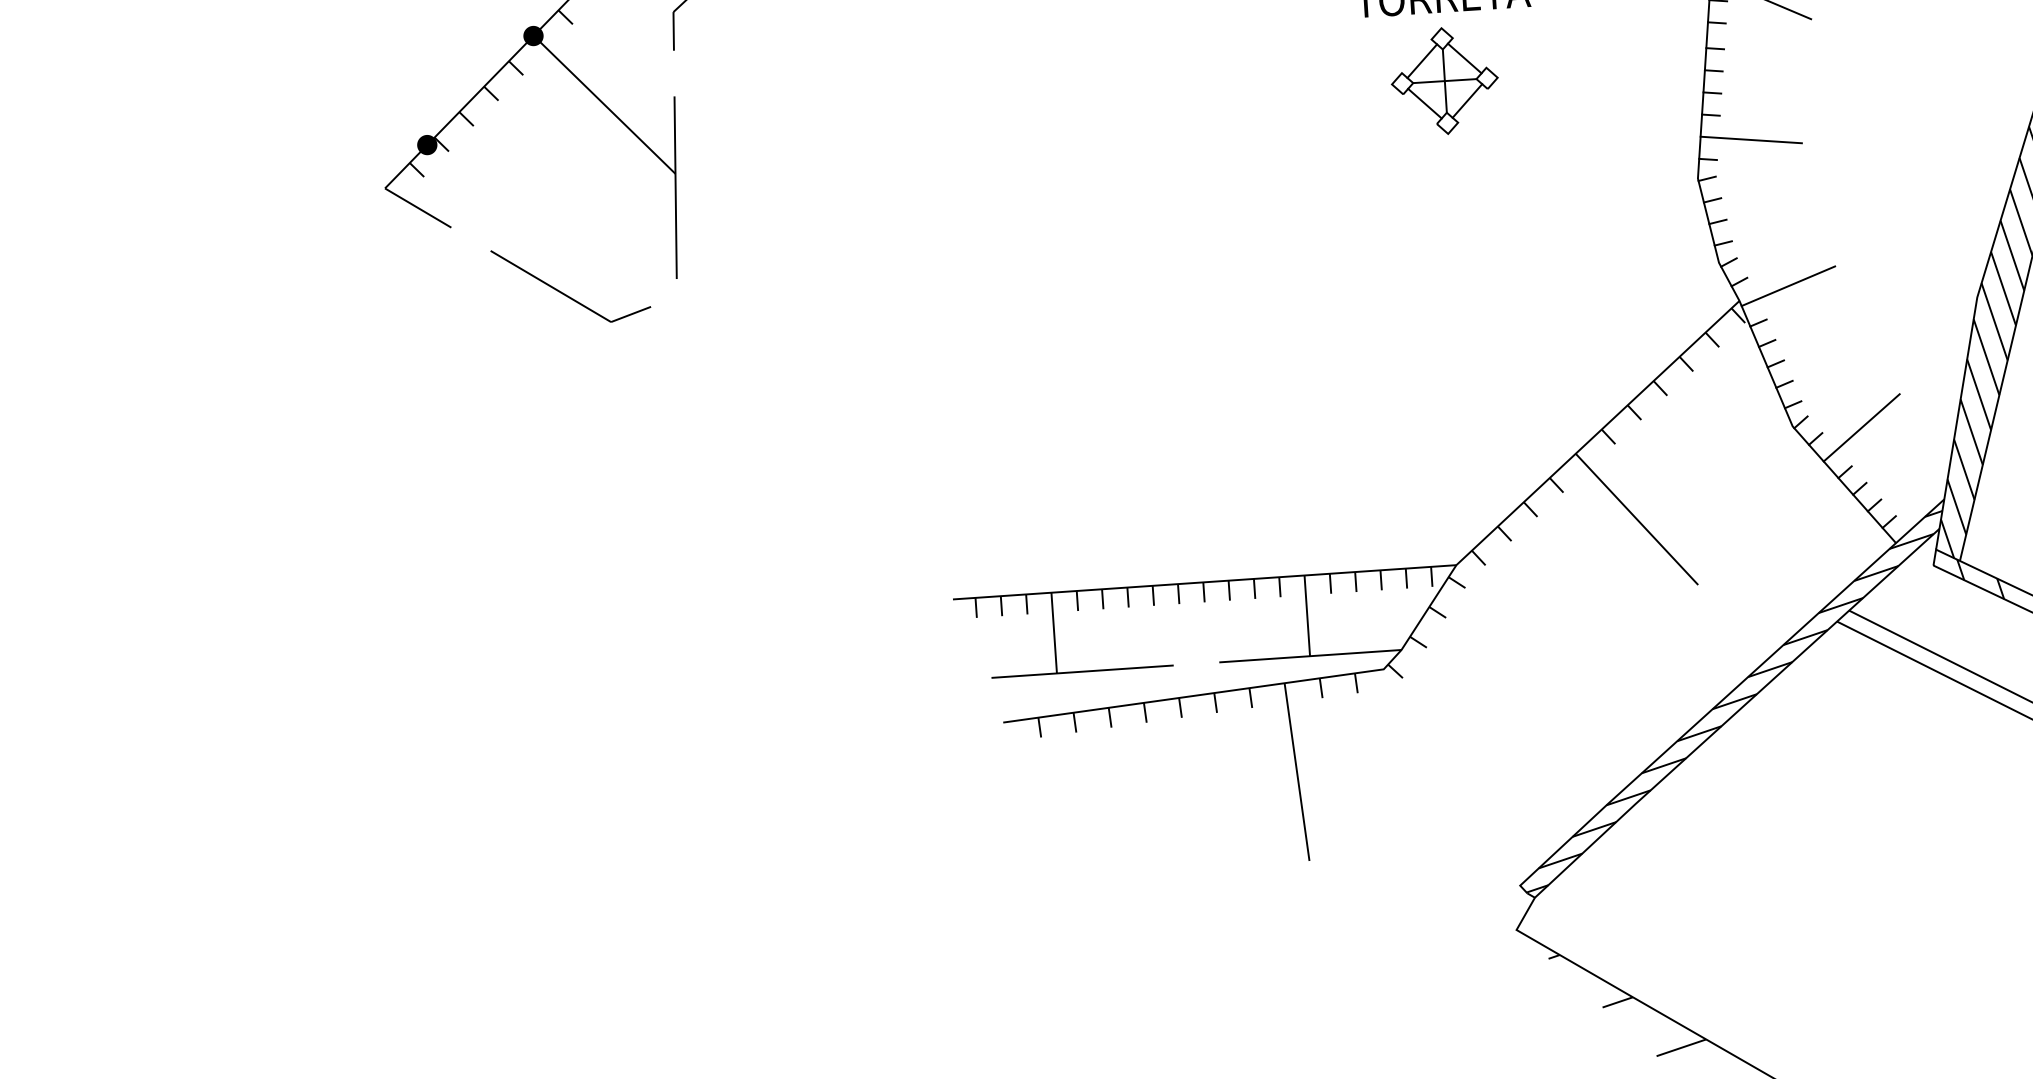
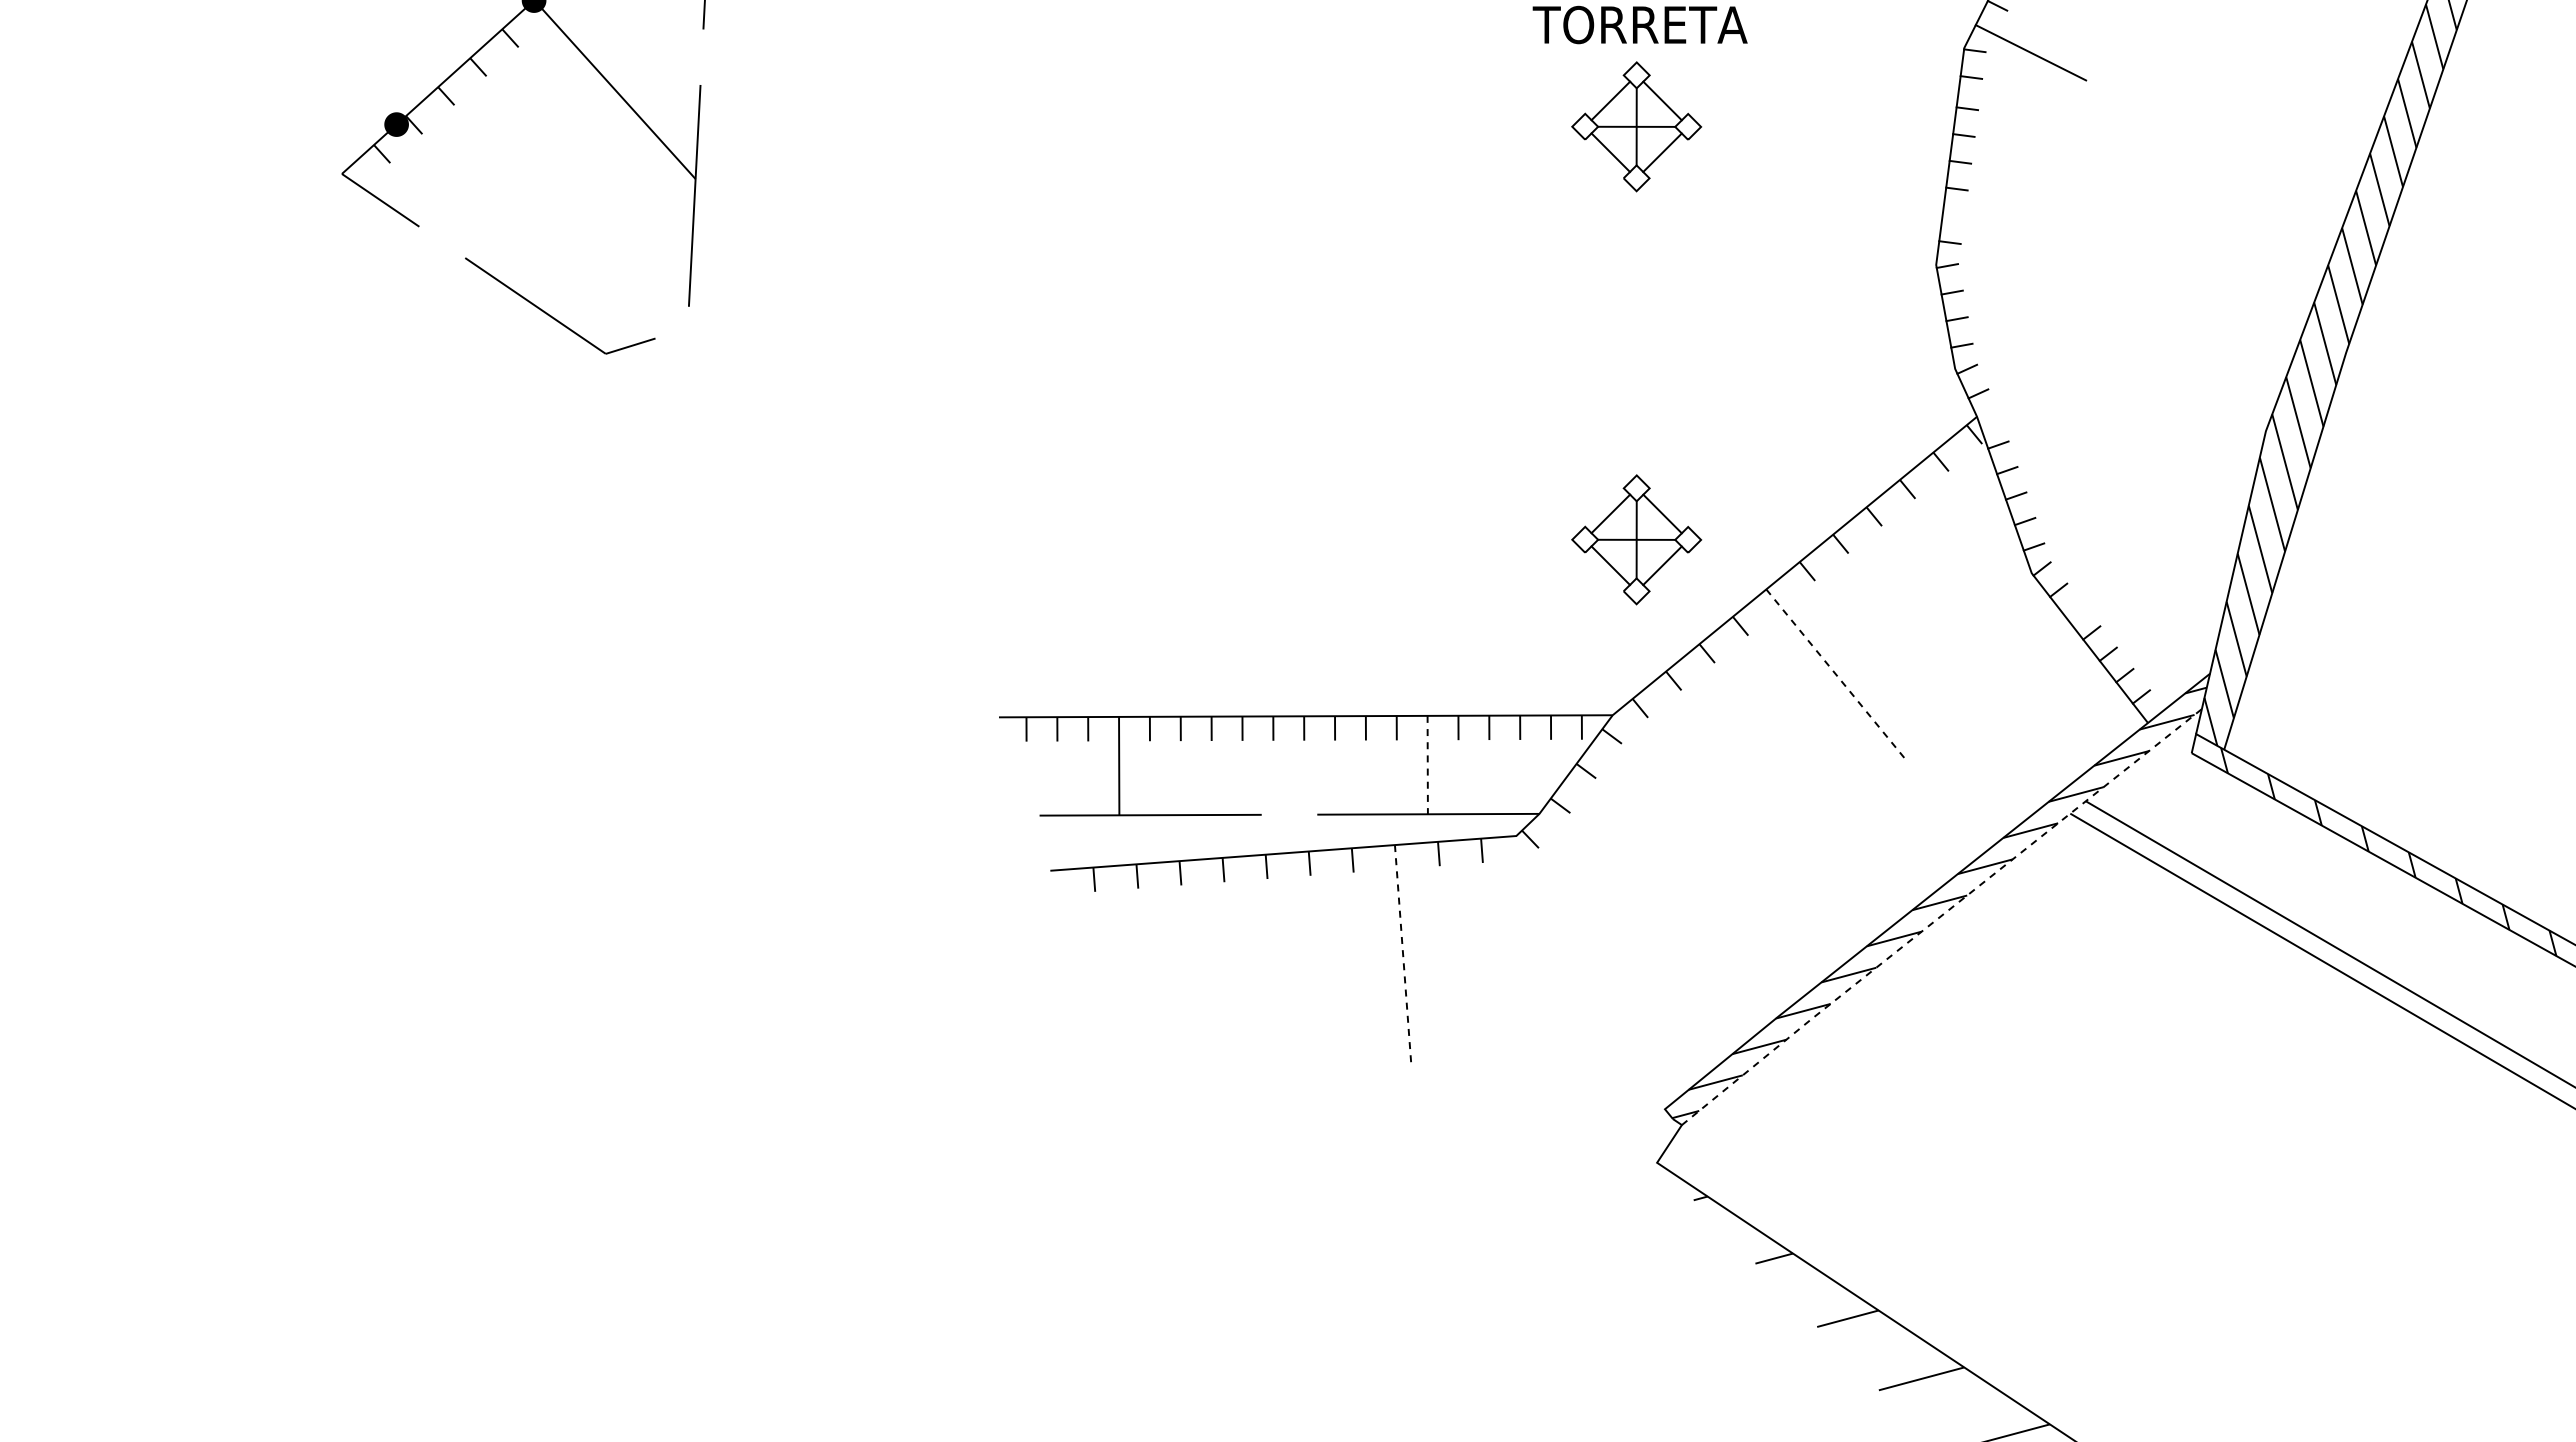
line: (1750, 140) -> (2003, 222), removed
line: (1788, 286) -> (2037, 402), removed
part: (1466, 419) -> (1636, 539), added
line: (1861, 427) -> (2115, 580), removed
line: (1637, 519) -> (1835, 674), solid -> dashed
line: (1307, 616) -> (1427, 765), solid -> dashed
line: (1736, 712) -> (1941, 916), solid -> dashed
line: (1297, 772) -> (1403, 954), solid -> dashed

